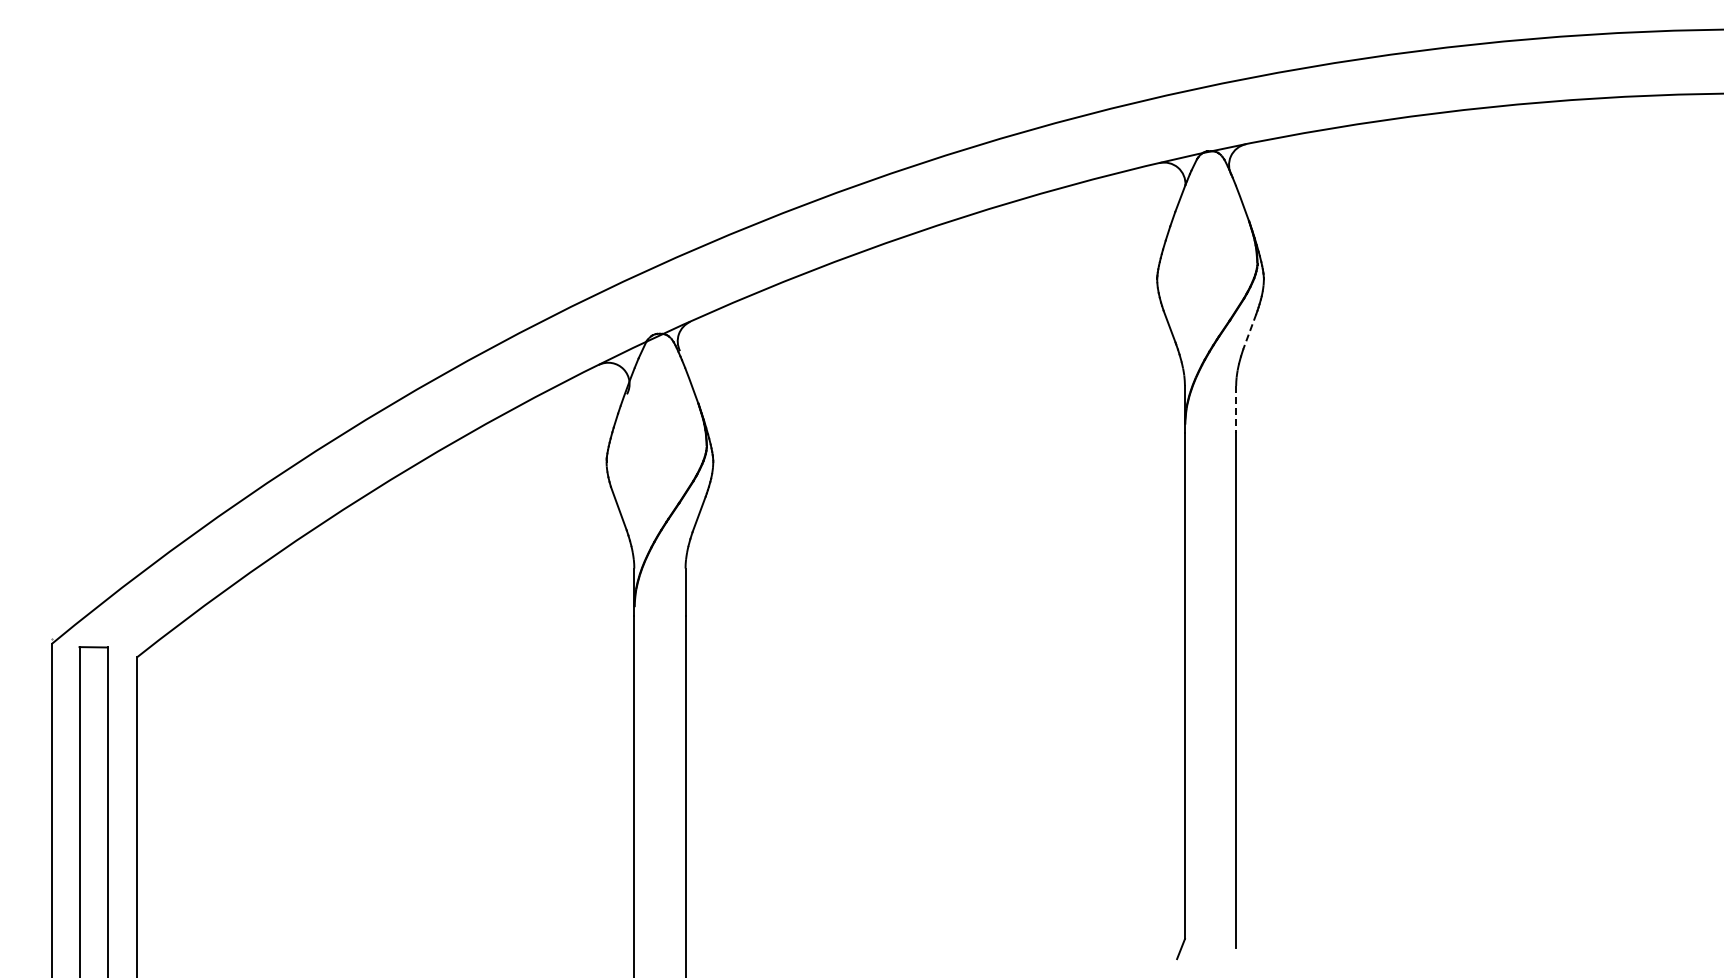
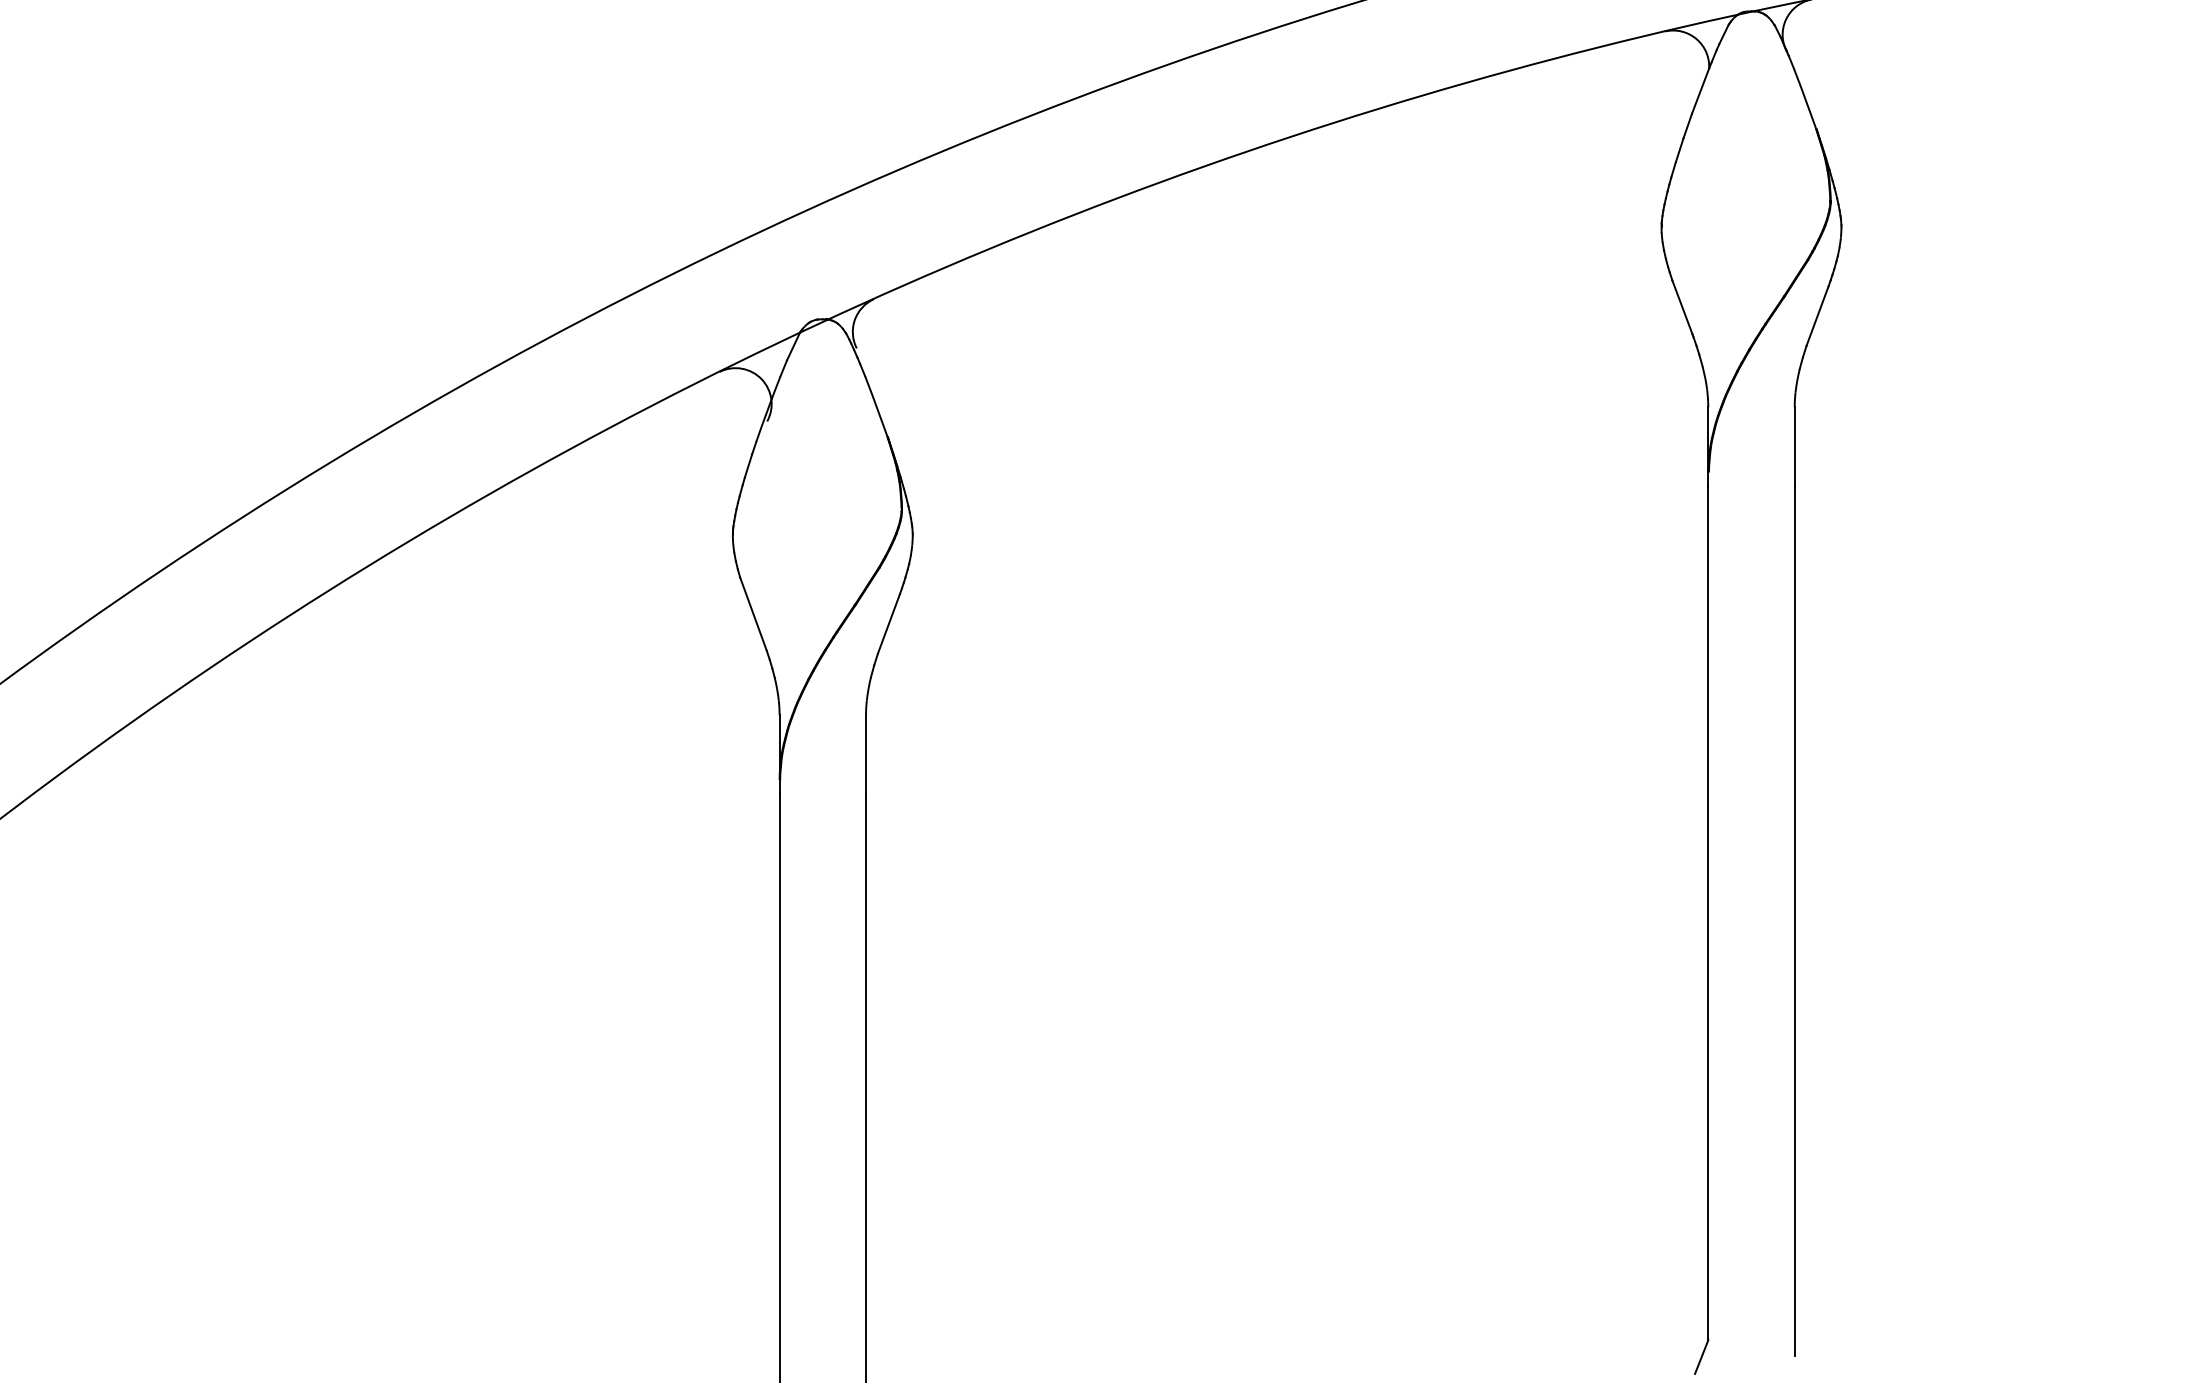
line: (1249, 331) -> (1817, 315), dashed -> solid
line: (1236, 409) -> (1795, 447), dashed -> solid

